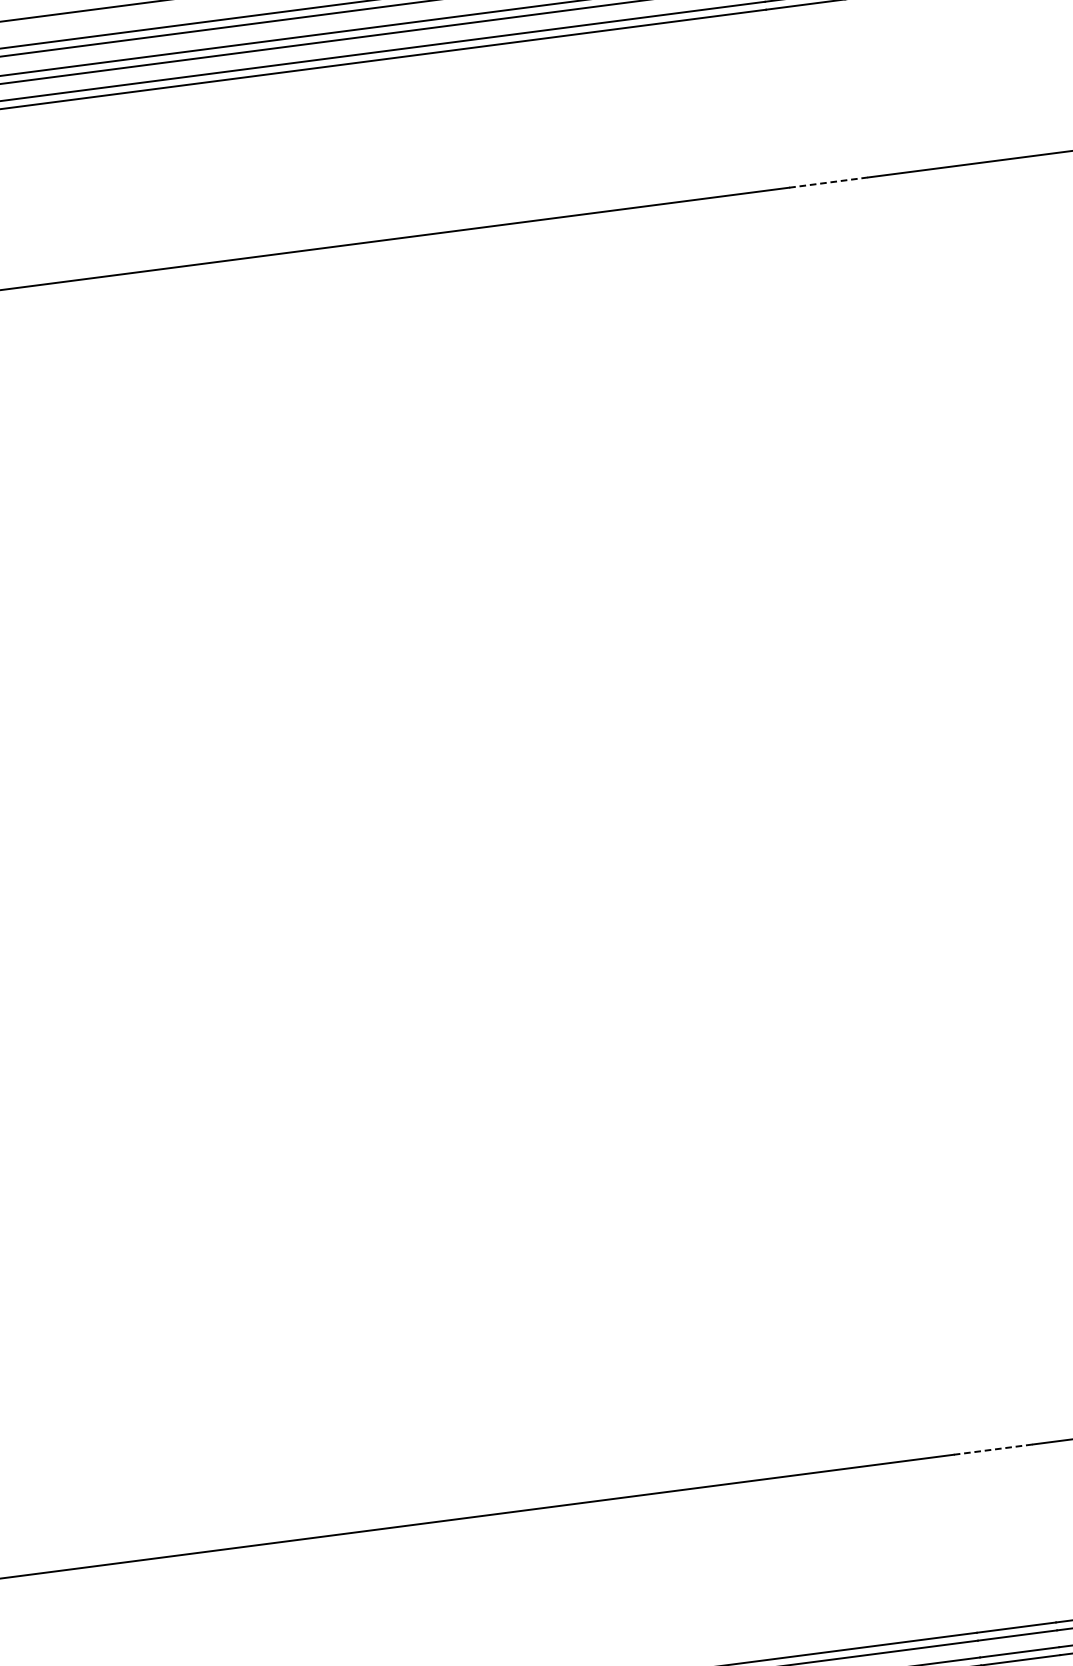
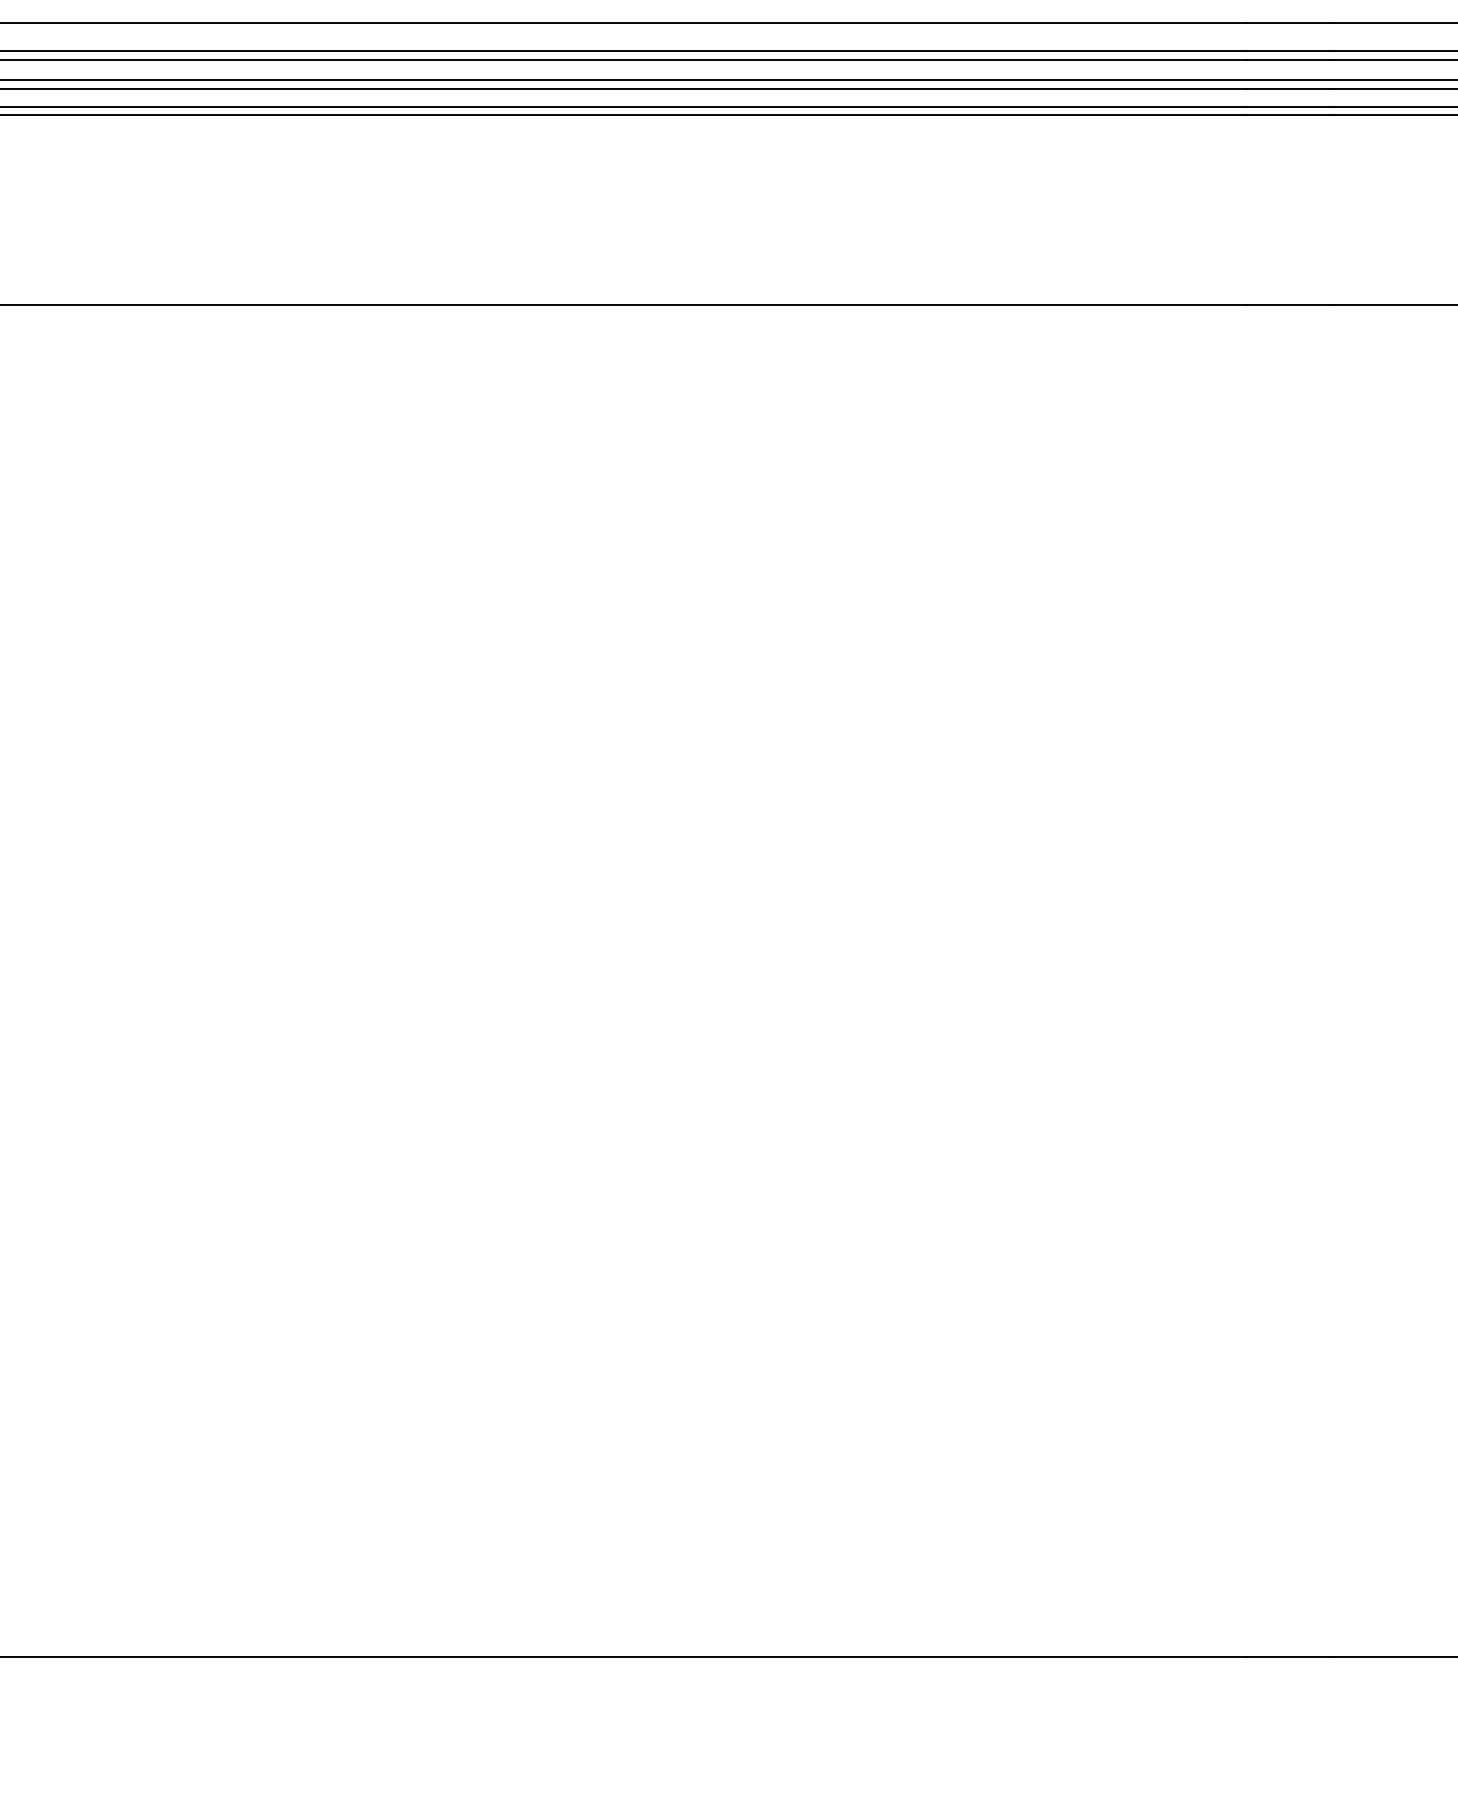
line: (829, 182) -> (1289, 304), dashed -> solid
line: (993, 1450) -> (1289, 1657), dashed -> solid

